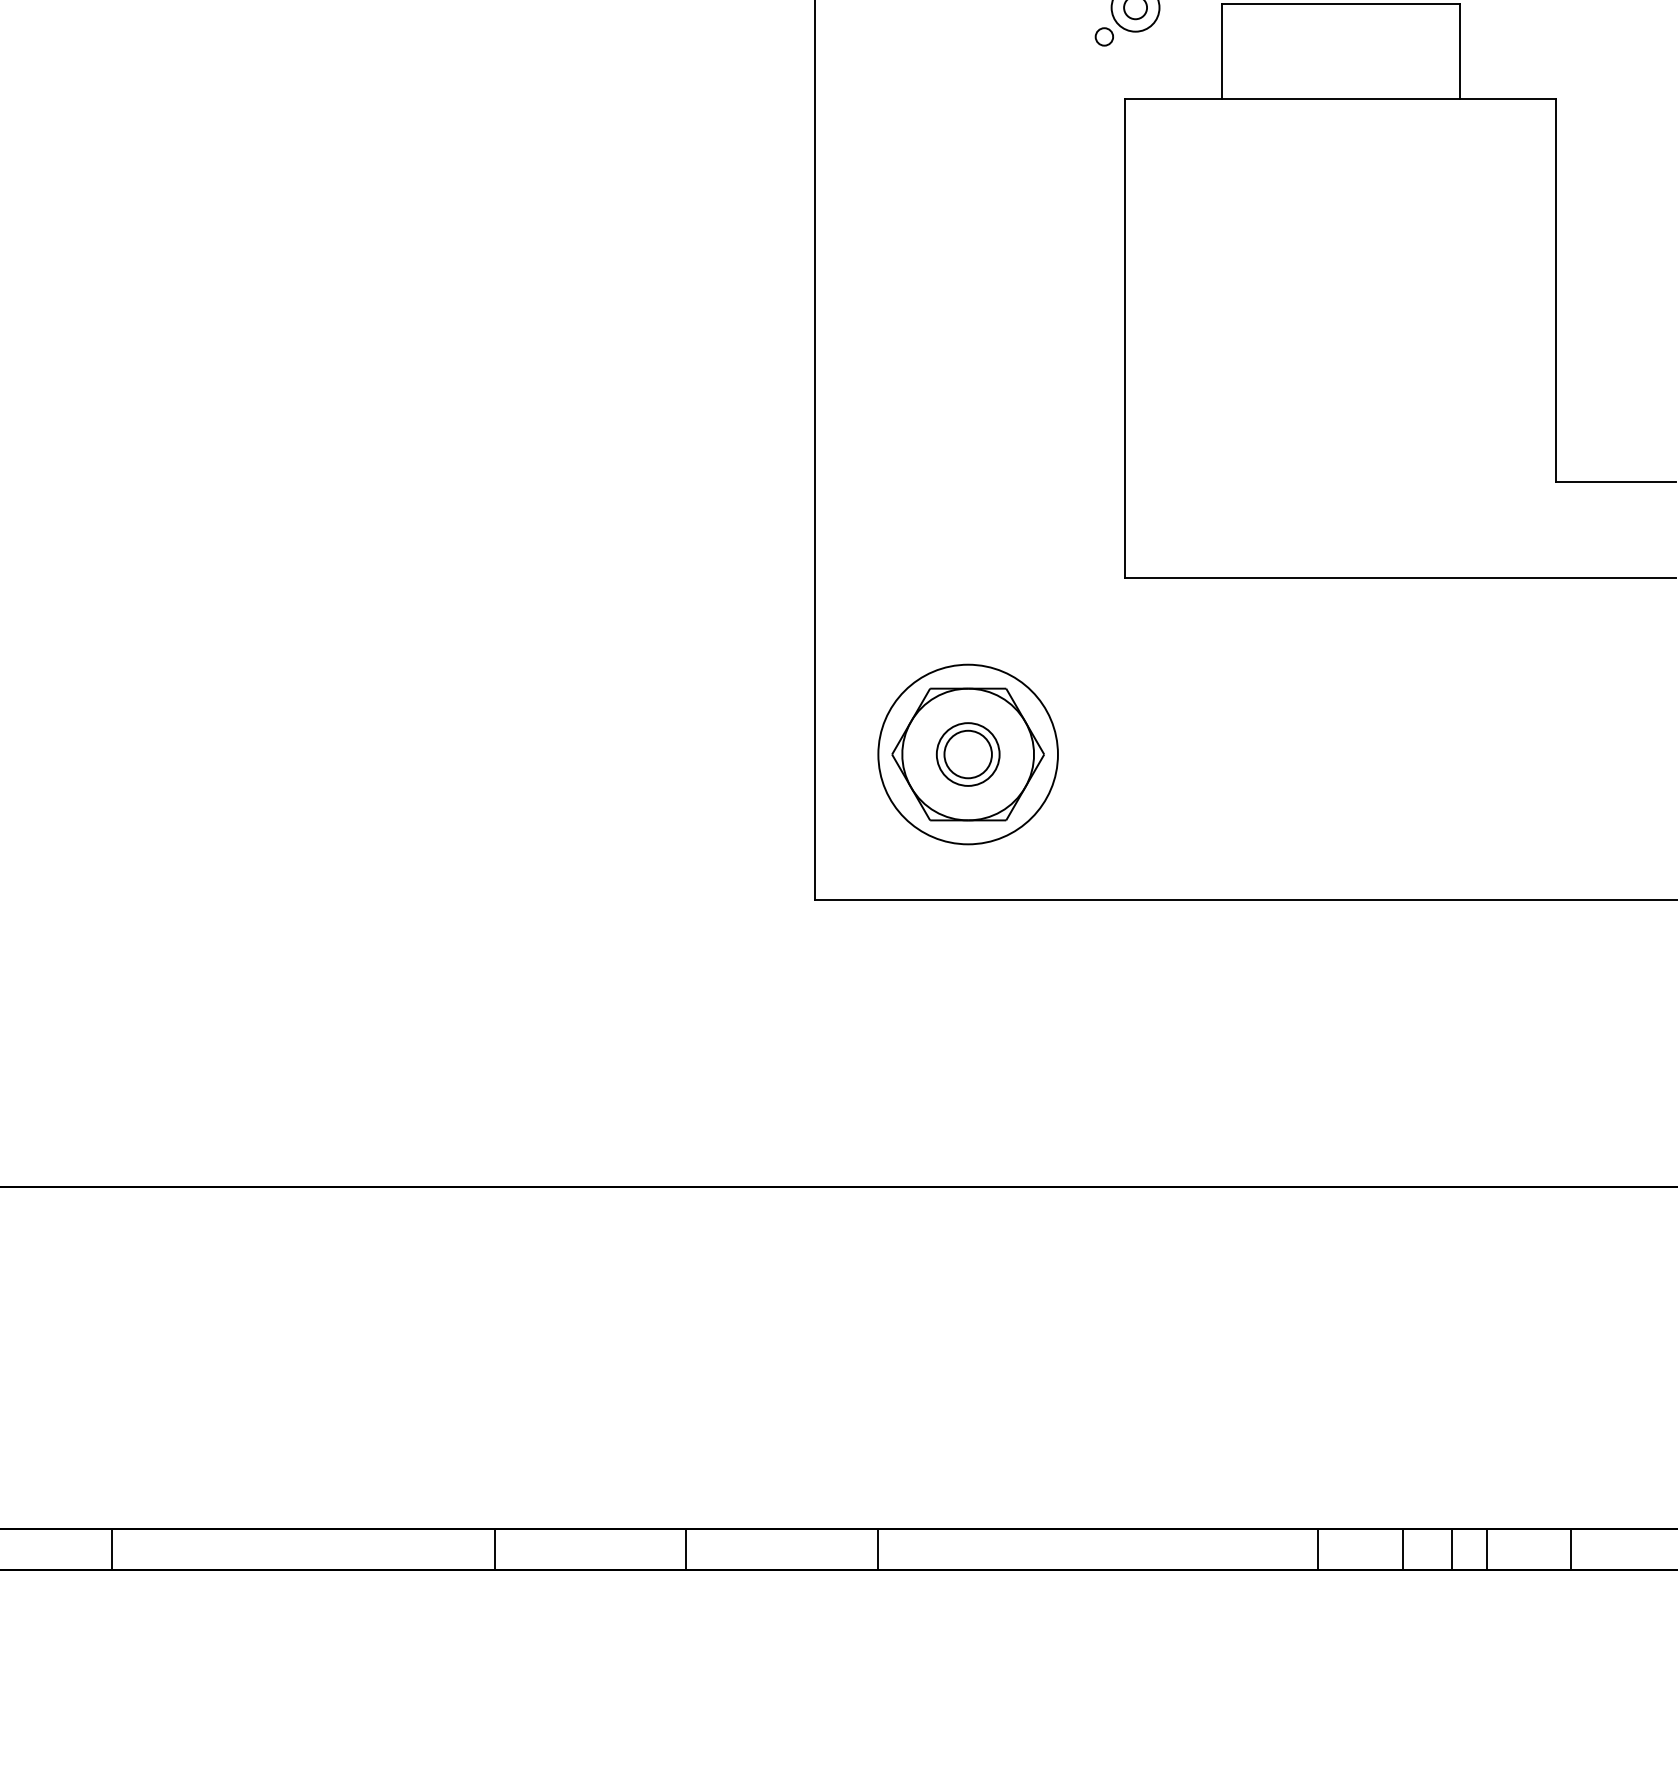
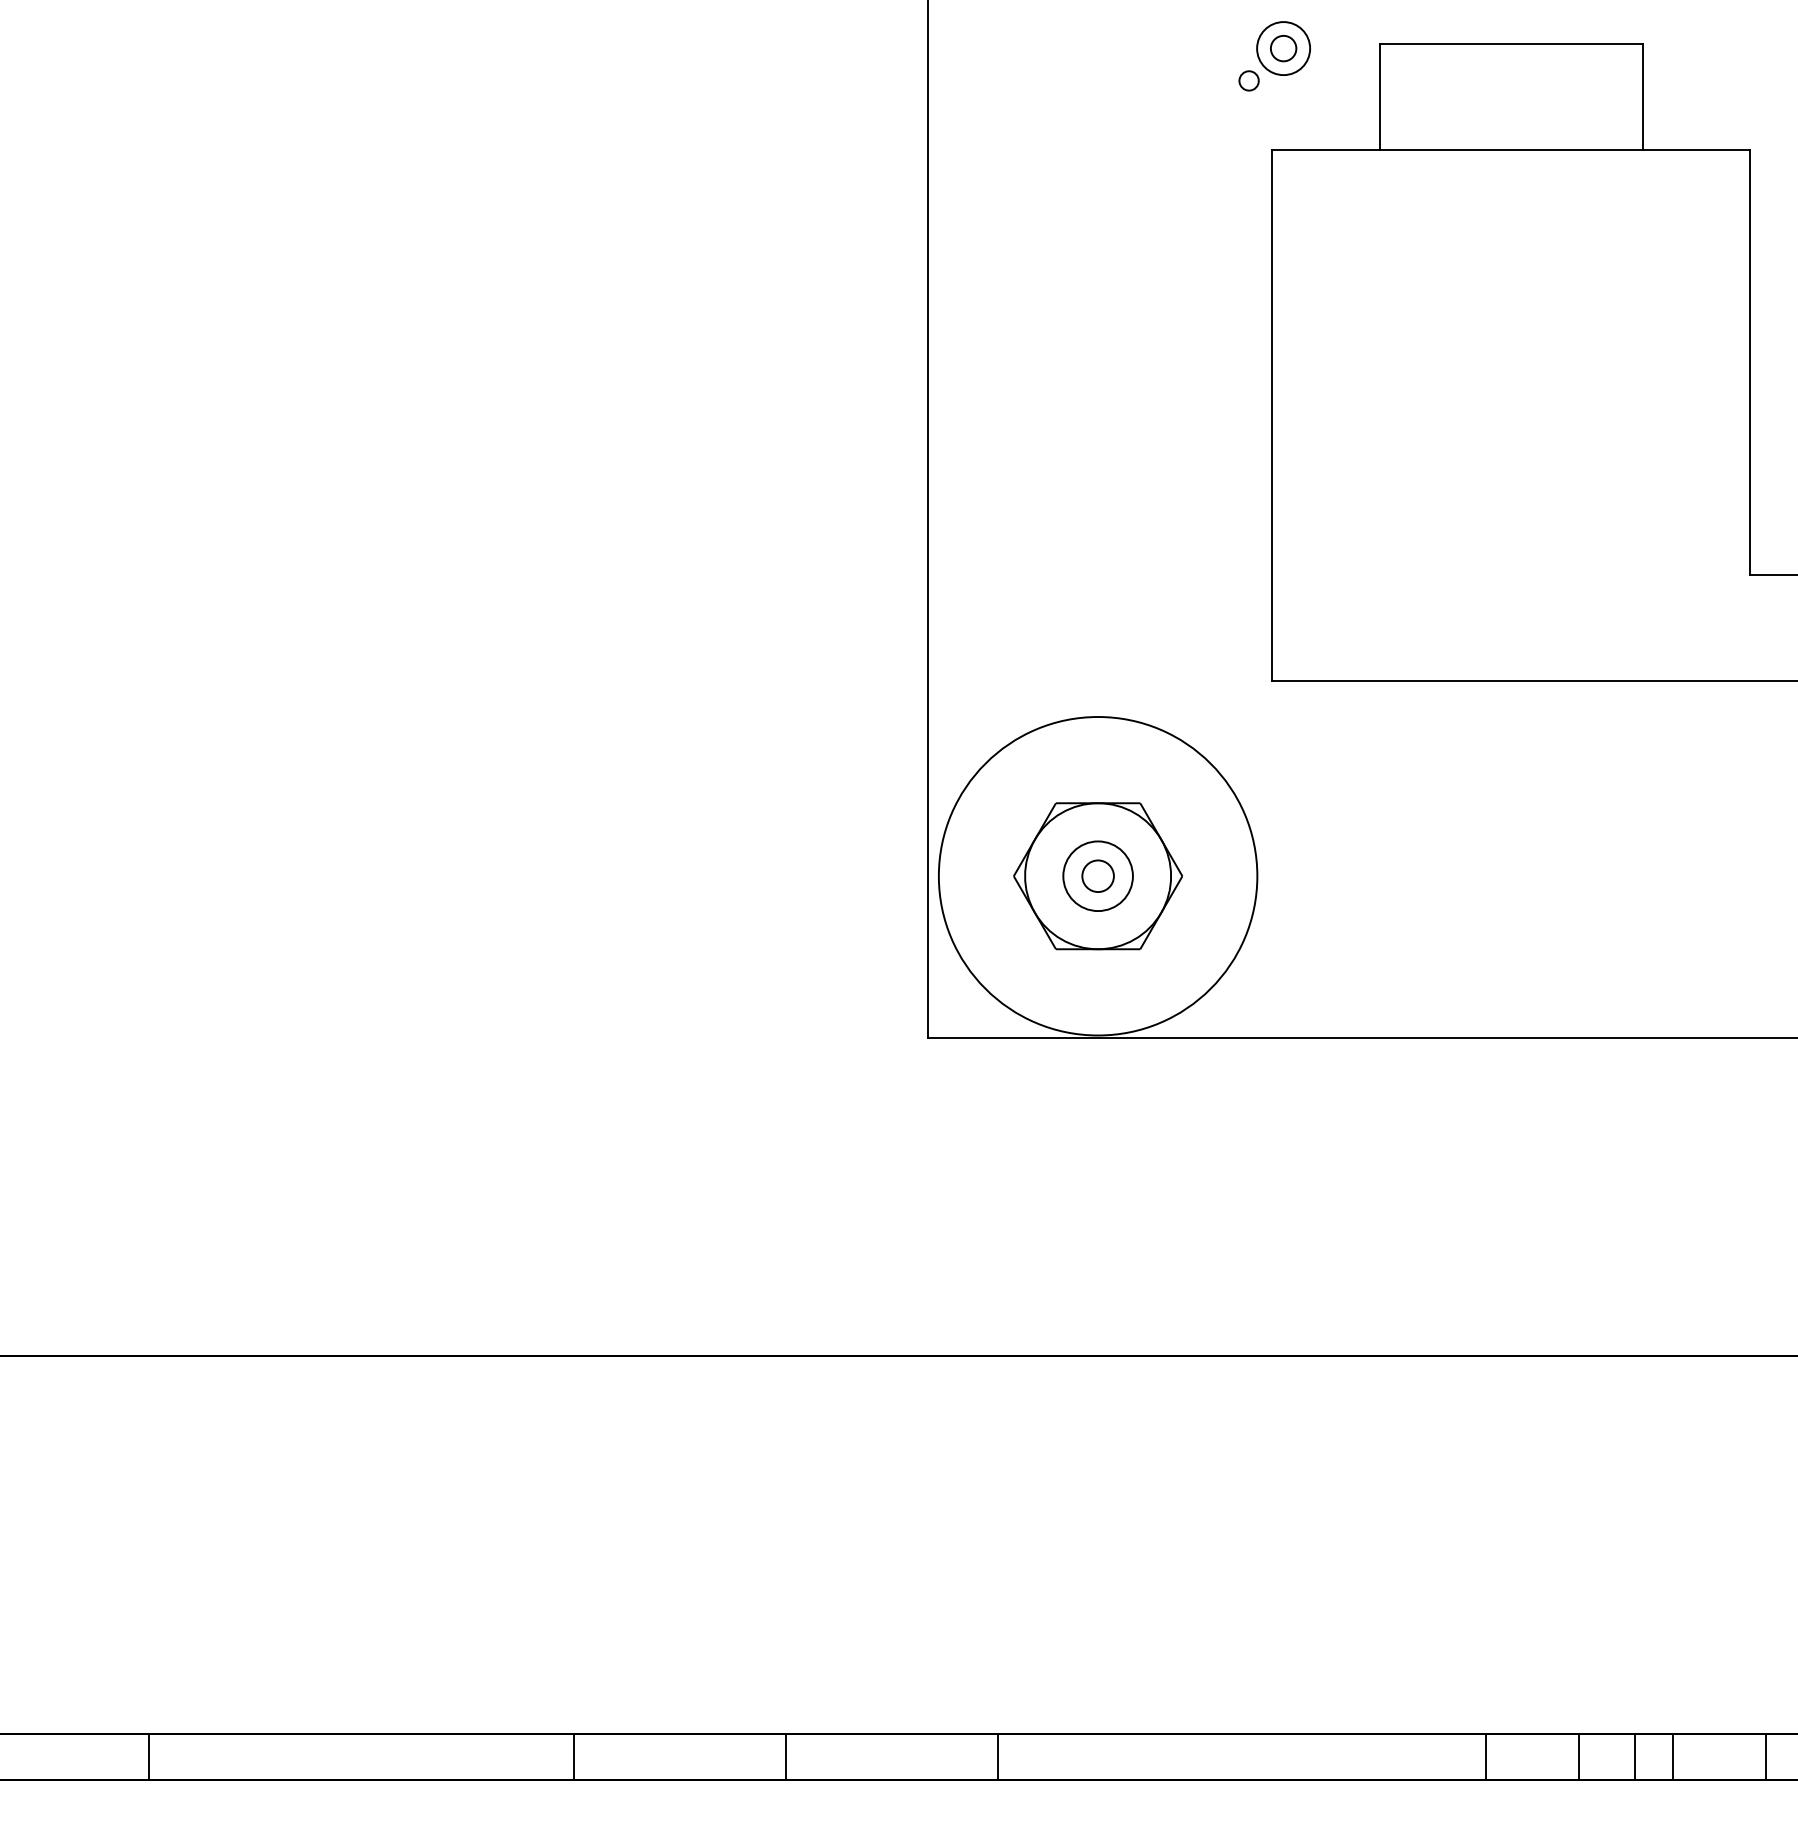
circle: (967, 754) -> (1097, 876), size x0.6
circle: (967, 754) -> (1097, 876), size x1.6

